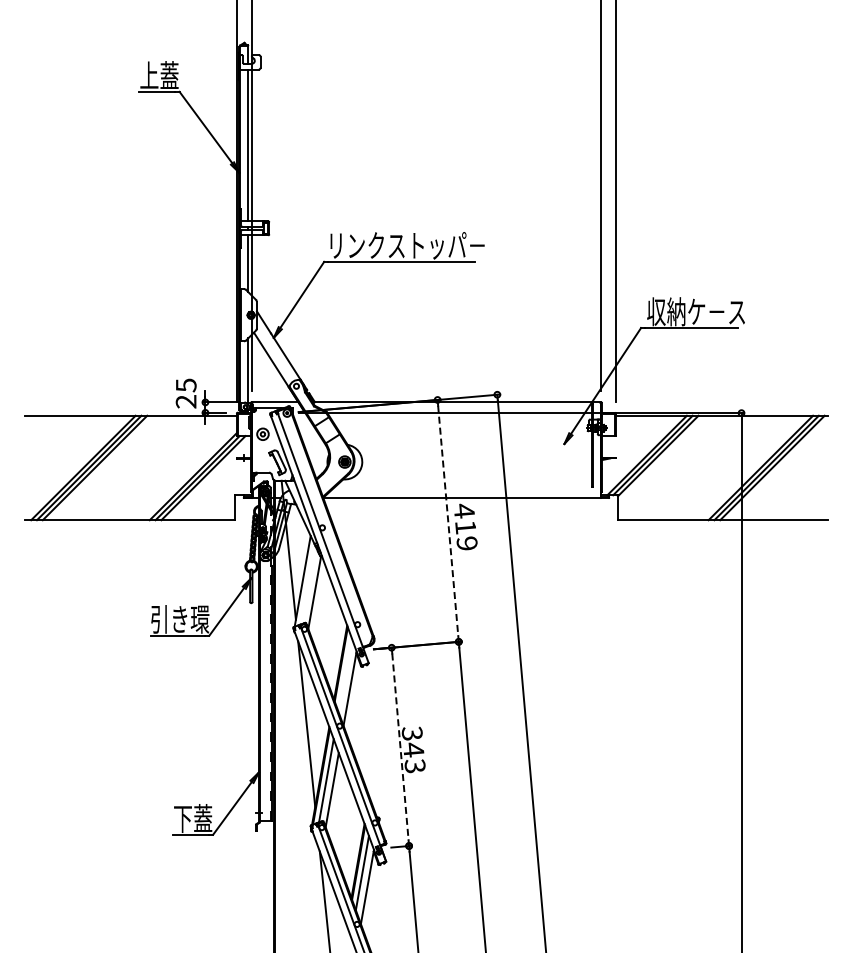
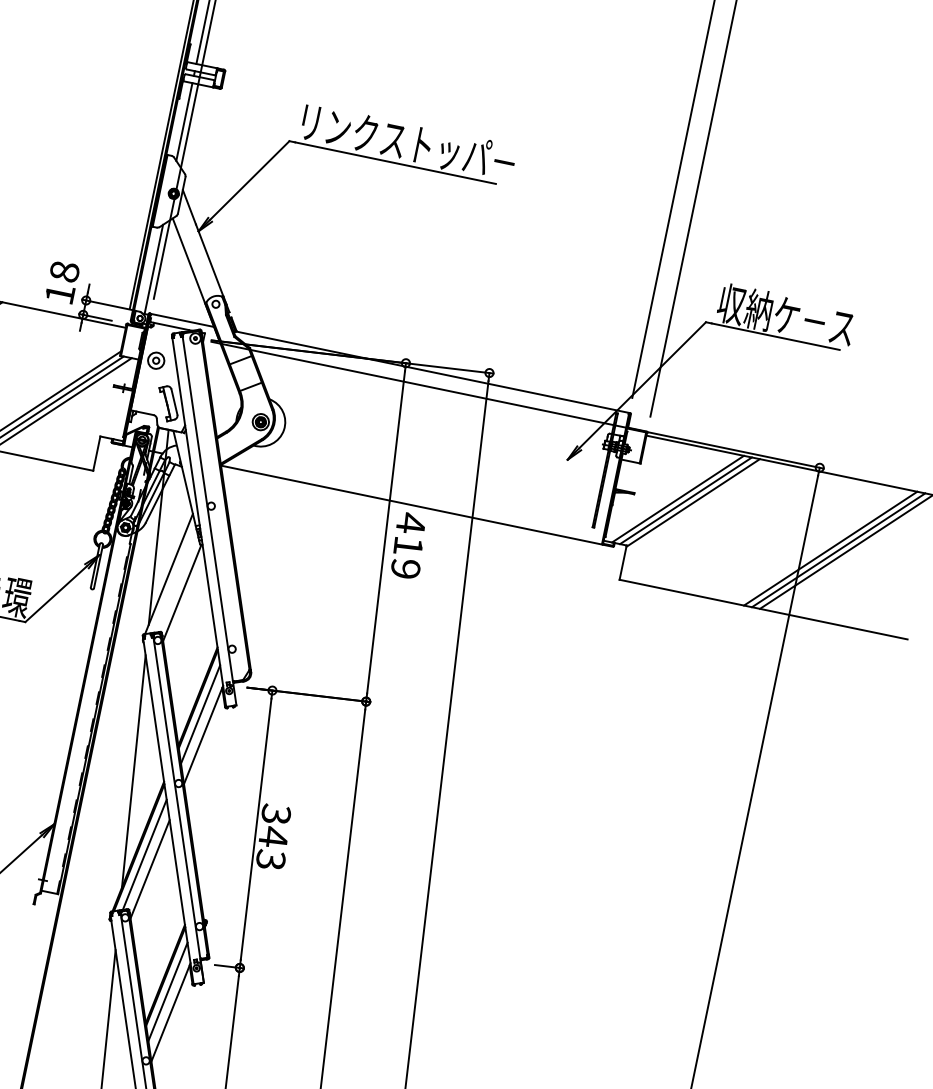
text: (185, 393) -> (61, 282), 25 -> 18
line: (448, 520) -> (386, 531), dashed -> solid
line: (344, 674) -> (199, 713), added
line: (400, 746) -> (256, 828), dashed -> solid

